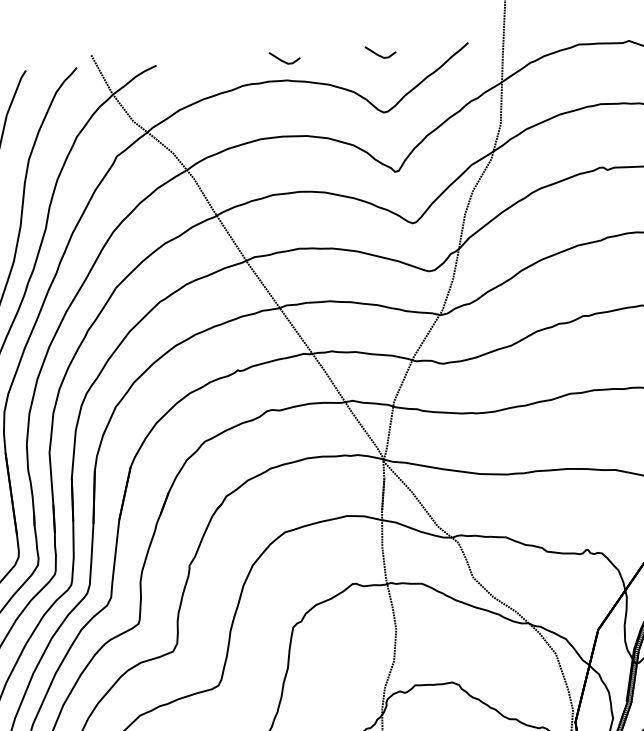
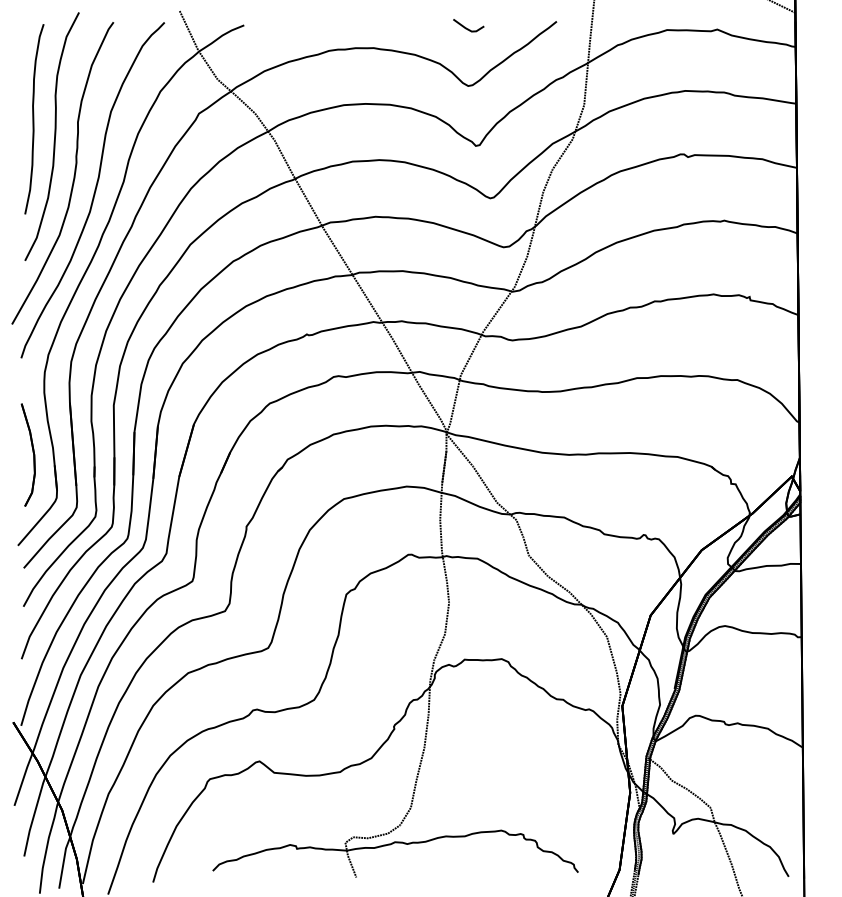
line: (282, 60) -> (370, 27), removed

